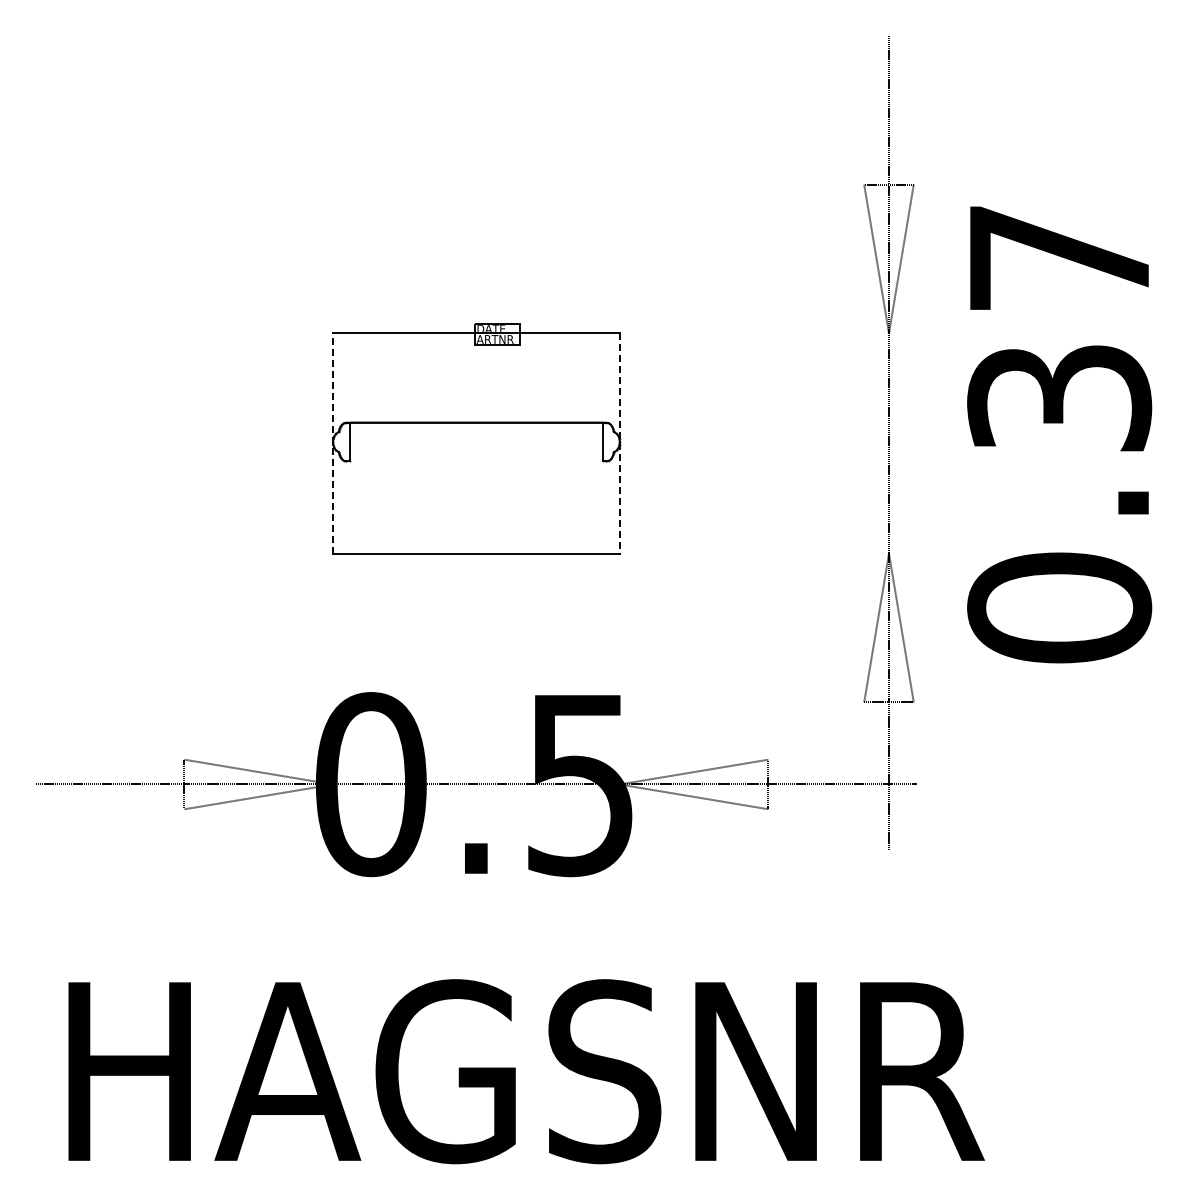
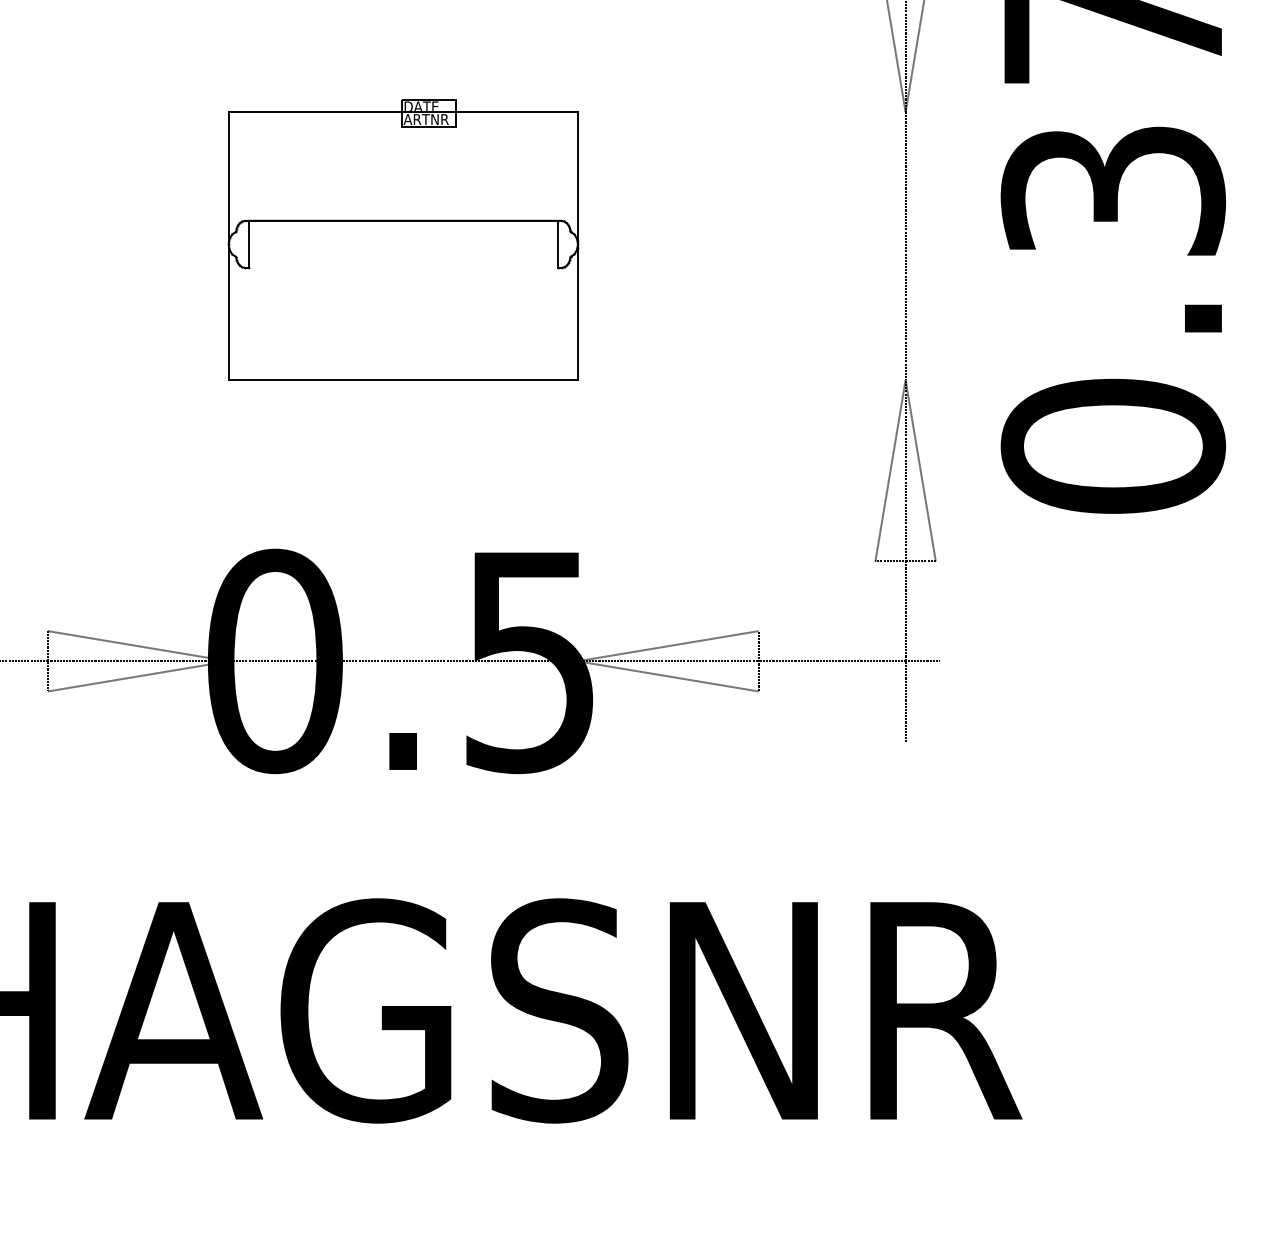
line: (333, 443) -> (229, 246), dashed -> solid
line: (619, 444) -> (577, 247), dashed -> solid

